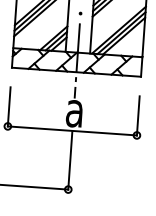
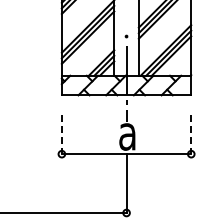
line: (8, 106) -> (61, 134), solid -> dashed
line: (138, 115) -> (191, 134), solid -> dashed

